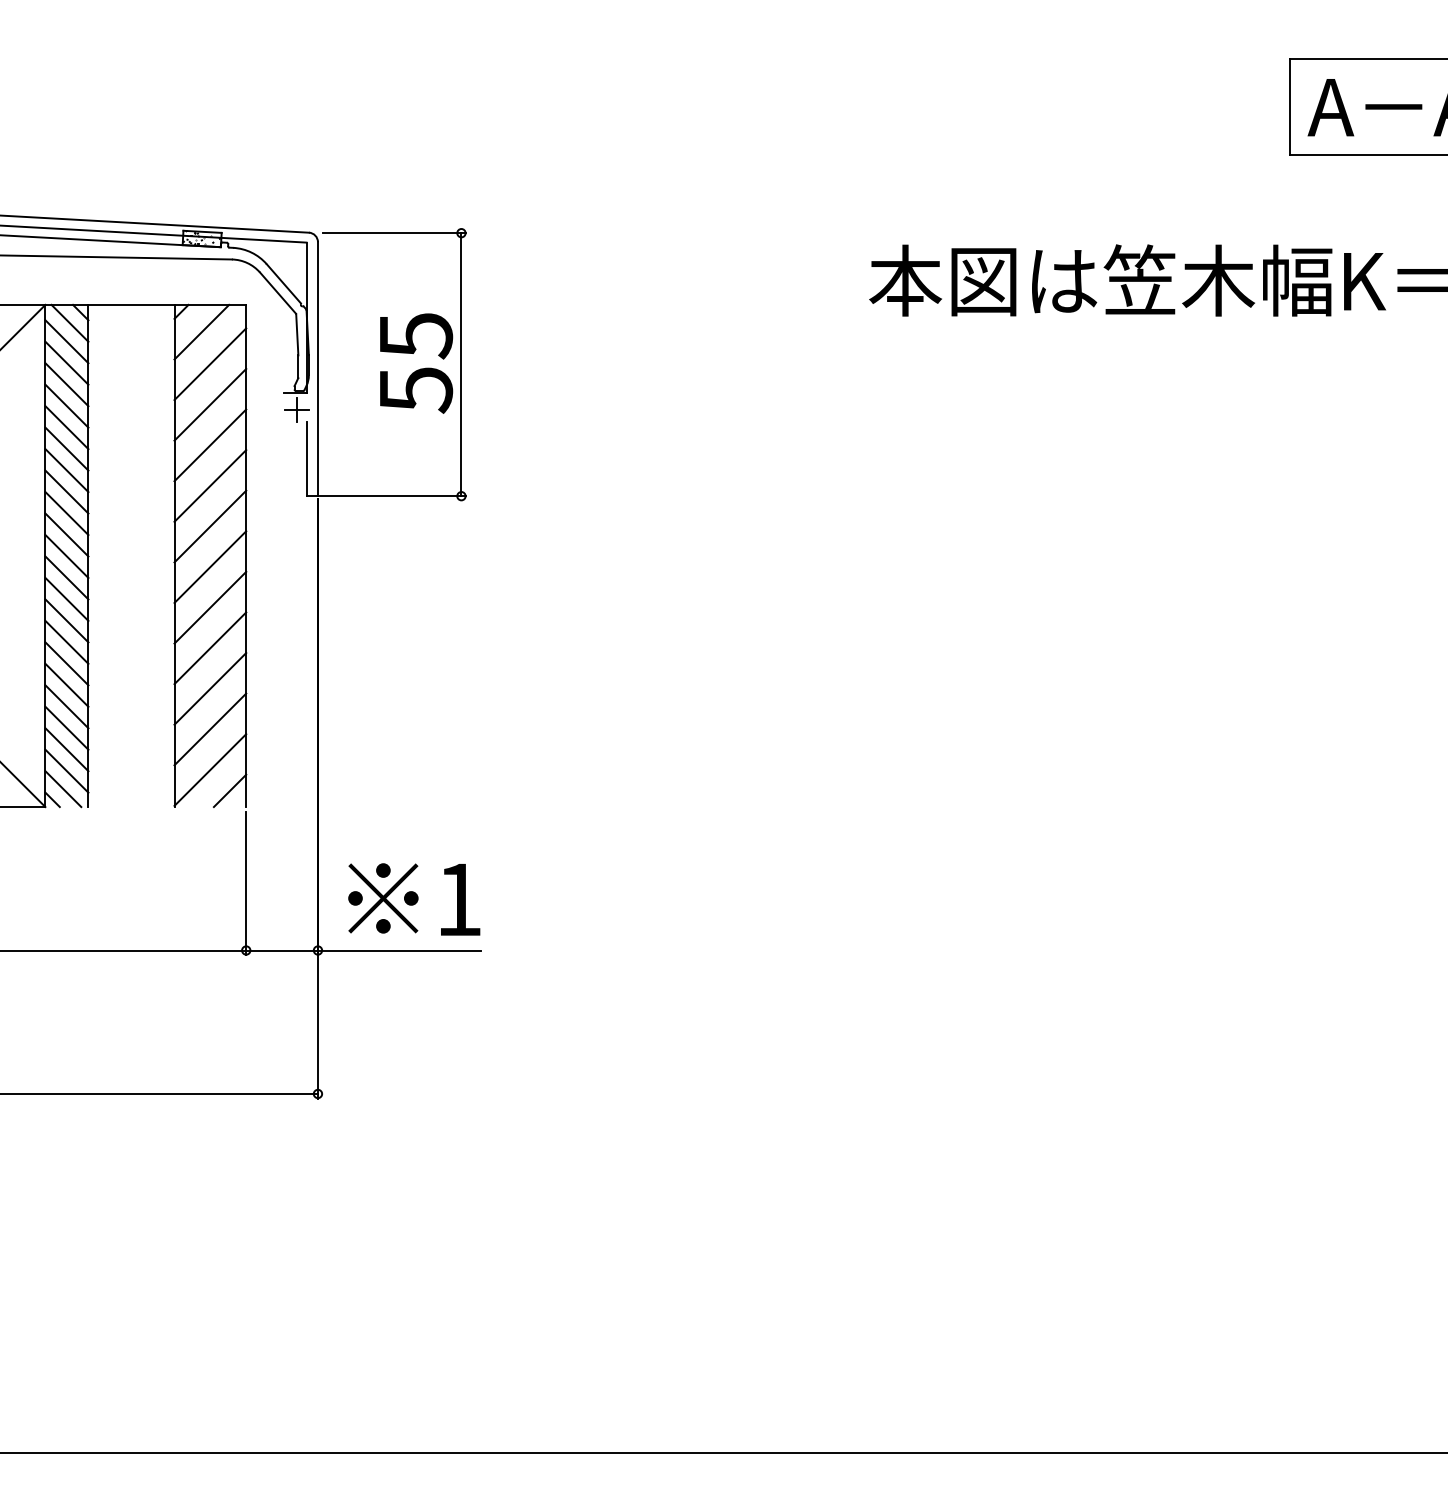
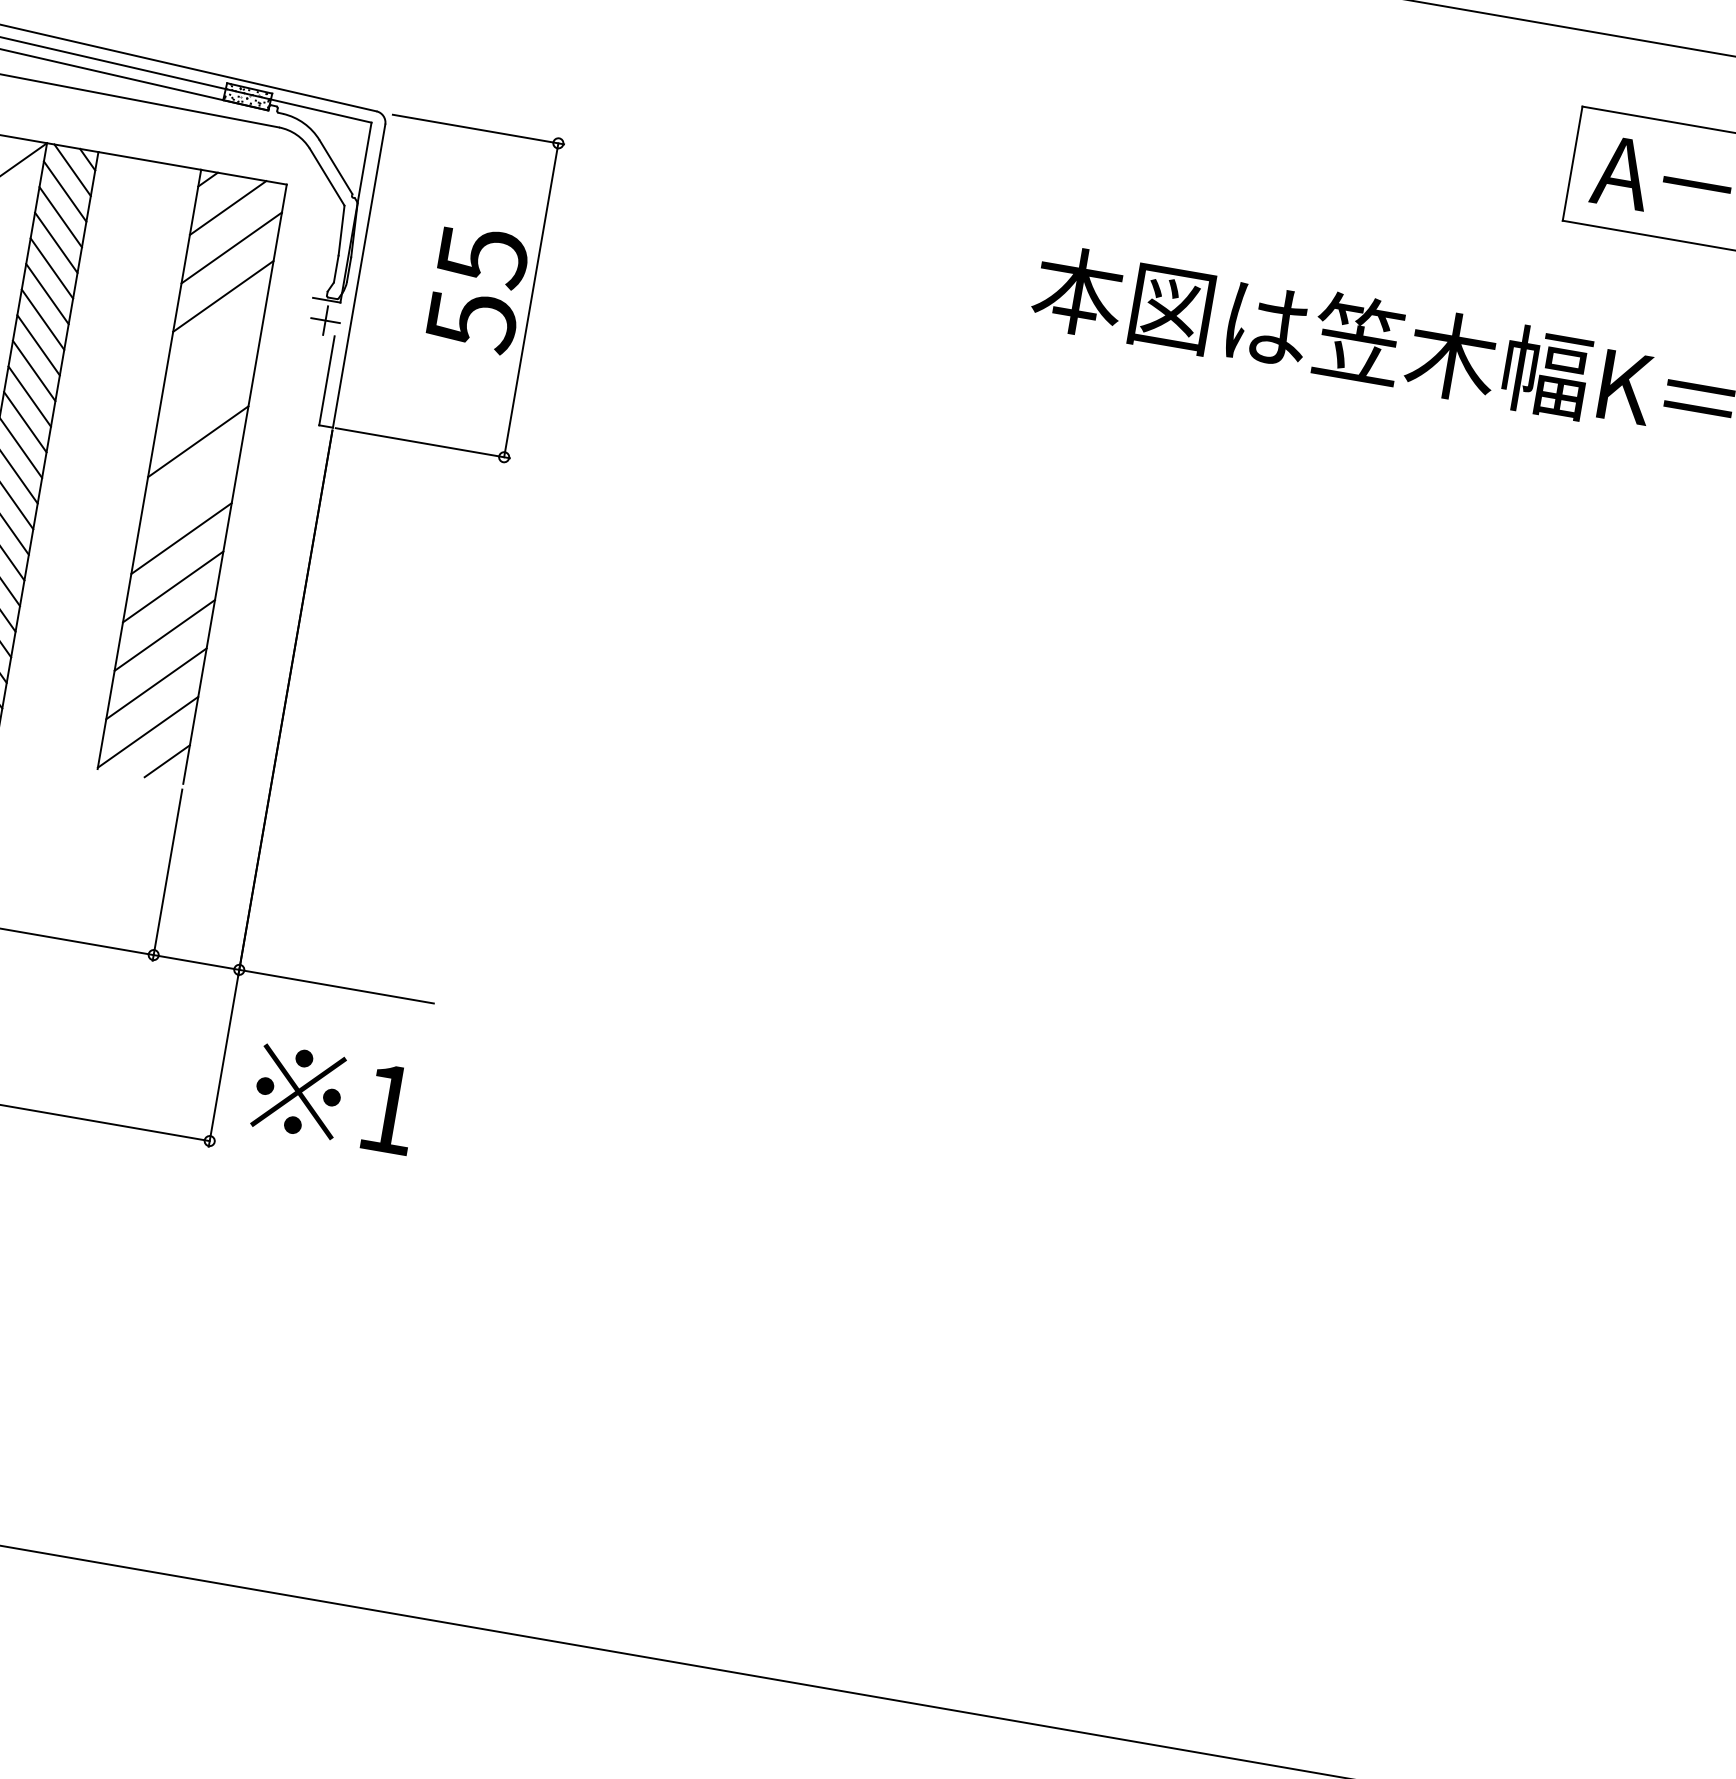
line: (210, 445) -> (215, 345), removed
line: (210, 485) -> (206, 392), removed
line: (210, 566) -> (190, 489), removed
text: (414, 899) -> (335, 1099), moved

